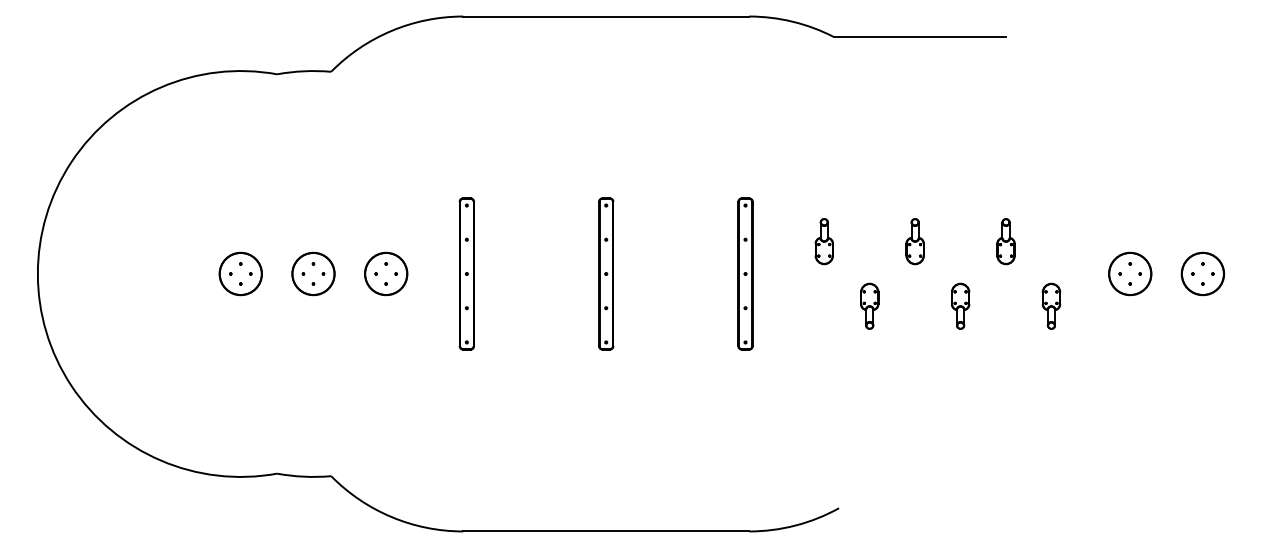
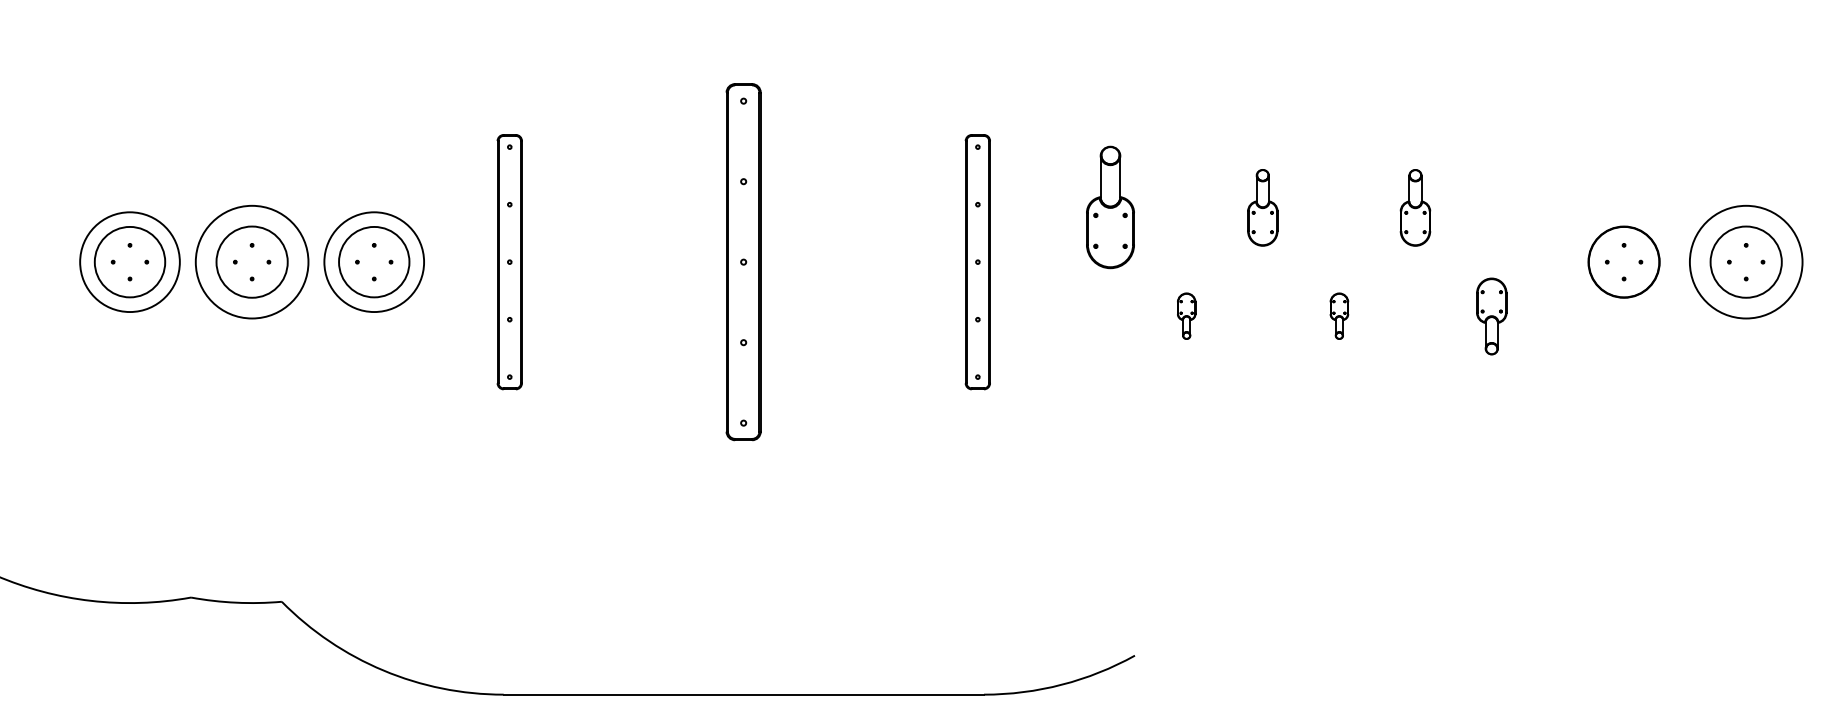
part: (823, 241) -> (1108, 207), size x1.6
circle: (240, 273) -> (129, 261), size x1.4
circle: (313, 273) -> (252, 261), size x1.6
circle: (385, 273) -> (373, 261), size x1.4
part: (606, 273) -> (744, 261), size x1.4
circle: (1202, 273) -> (1745, 261), size x1.6
part: (869, 305) -> (1186, 315), size x0.6
part: (960, 305) -> (1338, 315), size x0.6

